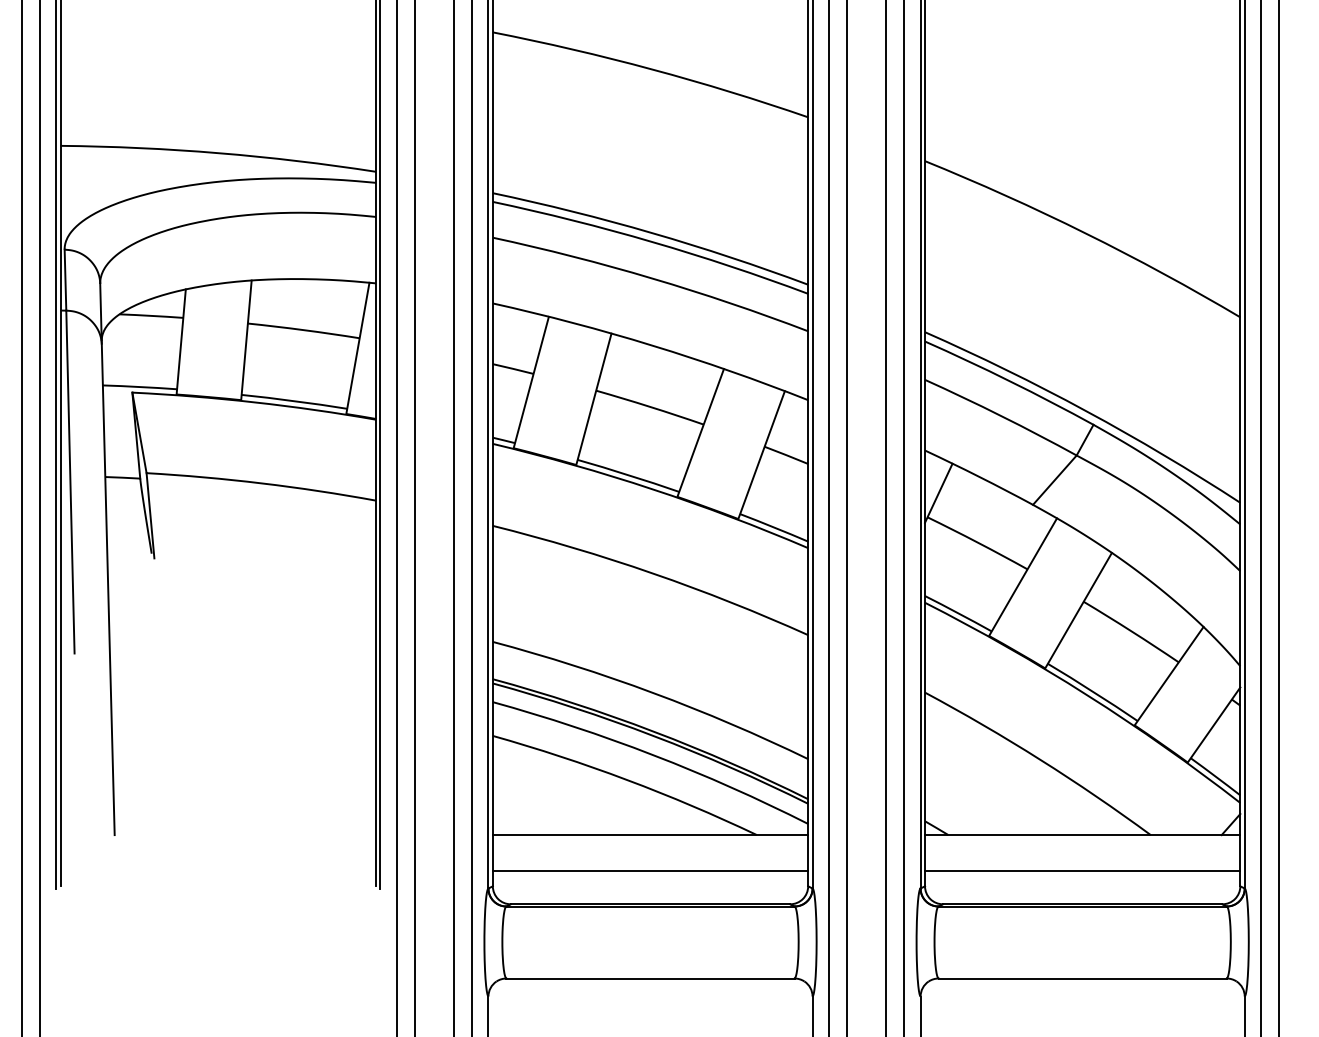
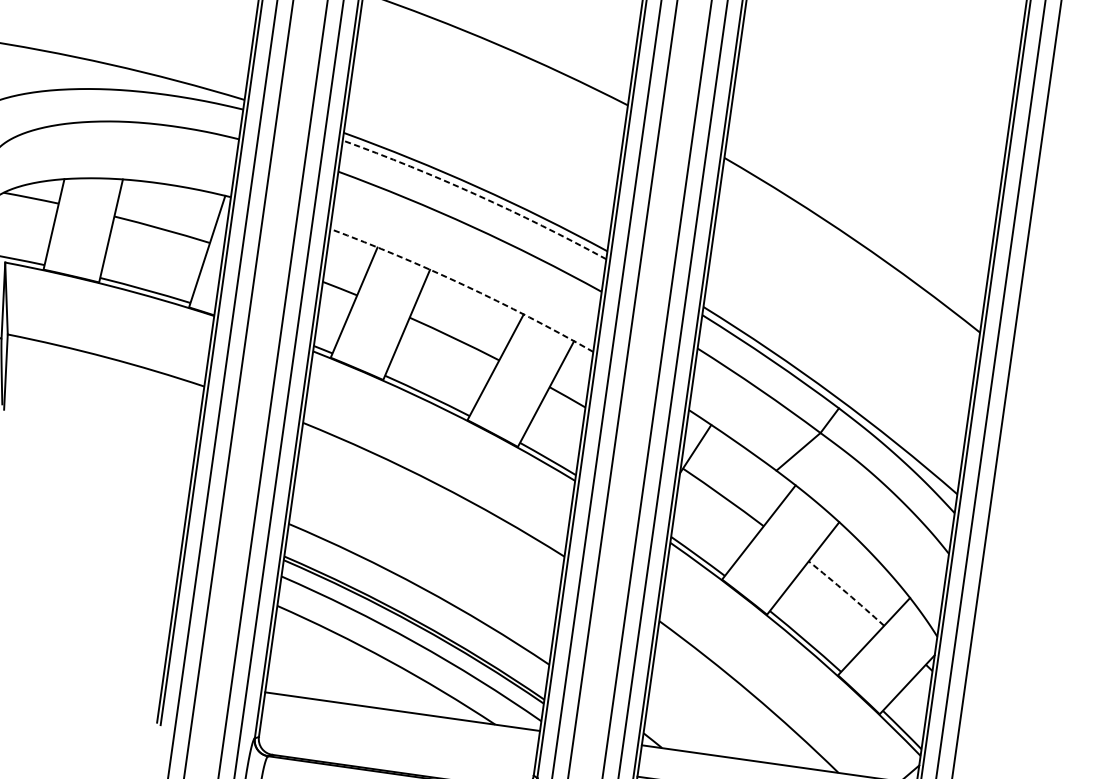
arc: (652, 241) -> (477, 194), solid -> dashed
arc: (652, 345) -> (464, 285), solid -> dashed
arc: (1131, 631) -> (846, 593), solid -> dashed
line: (650, 871) -> (398, 743), removed

